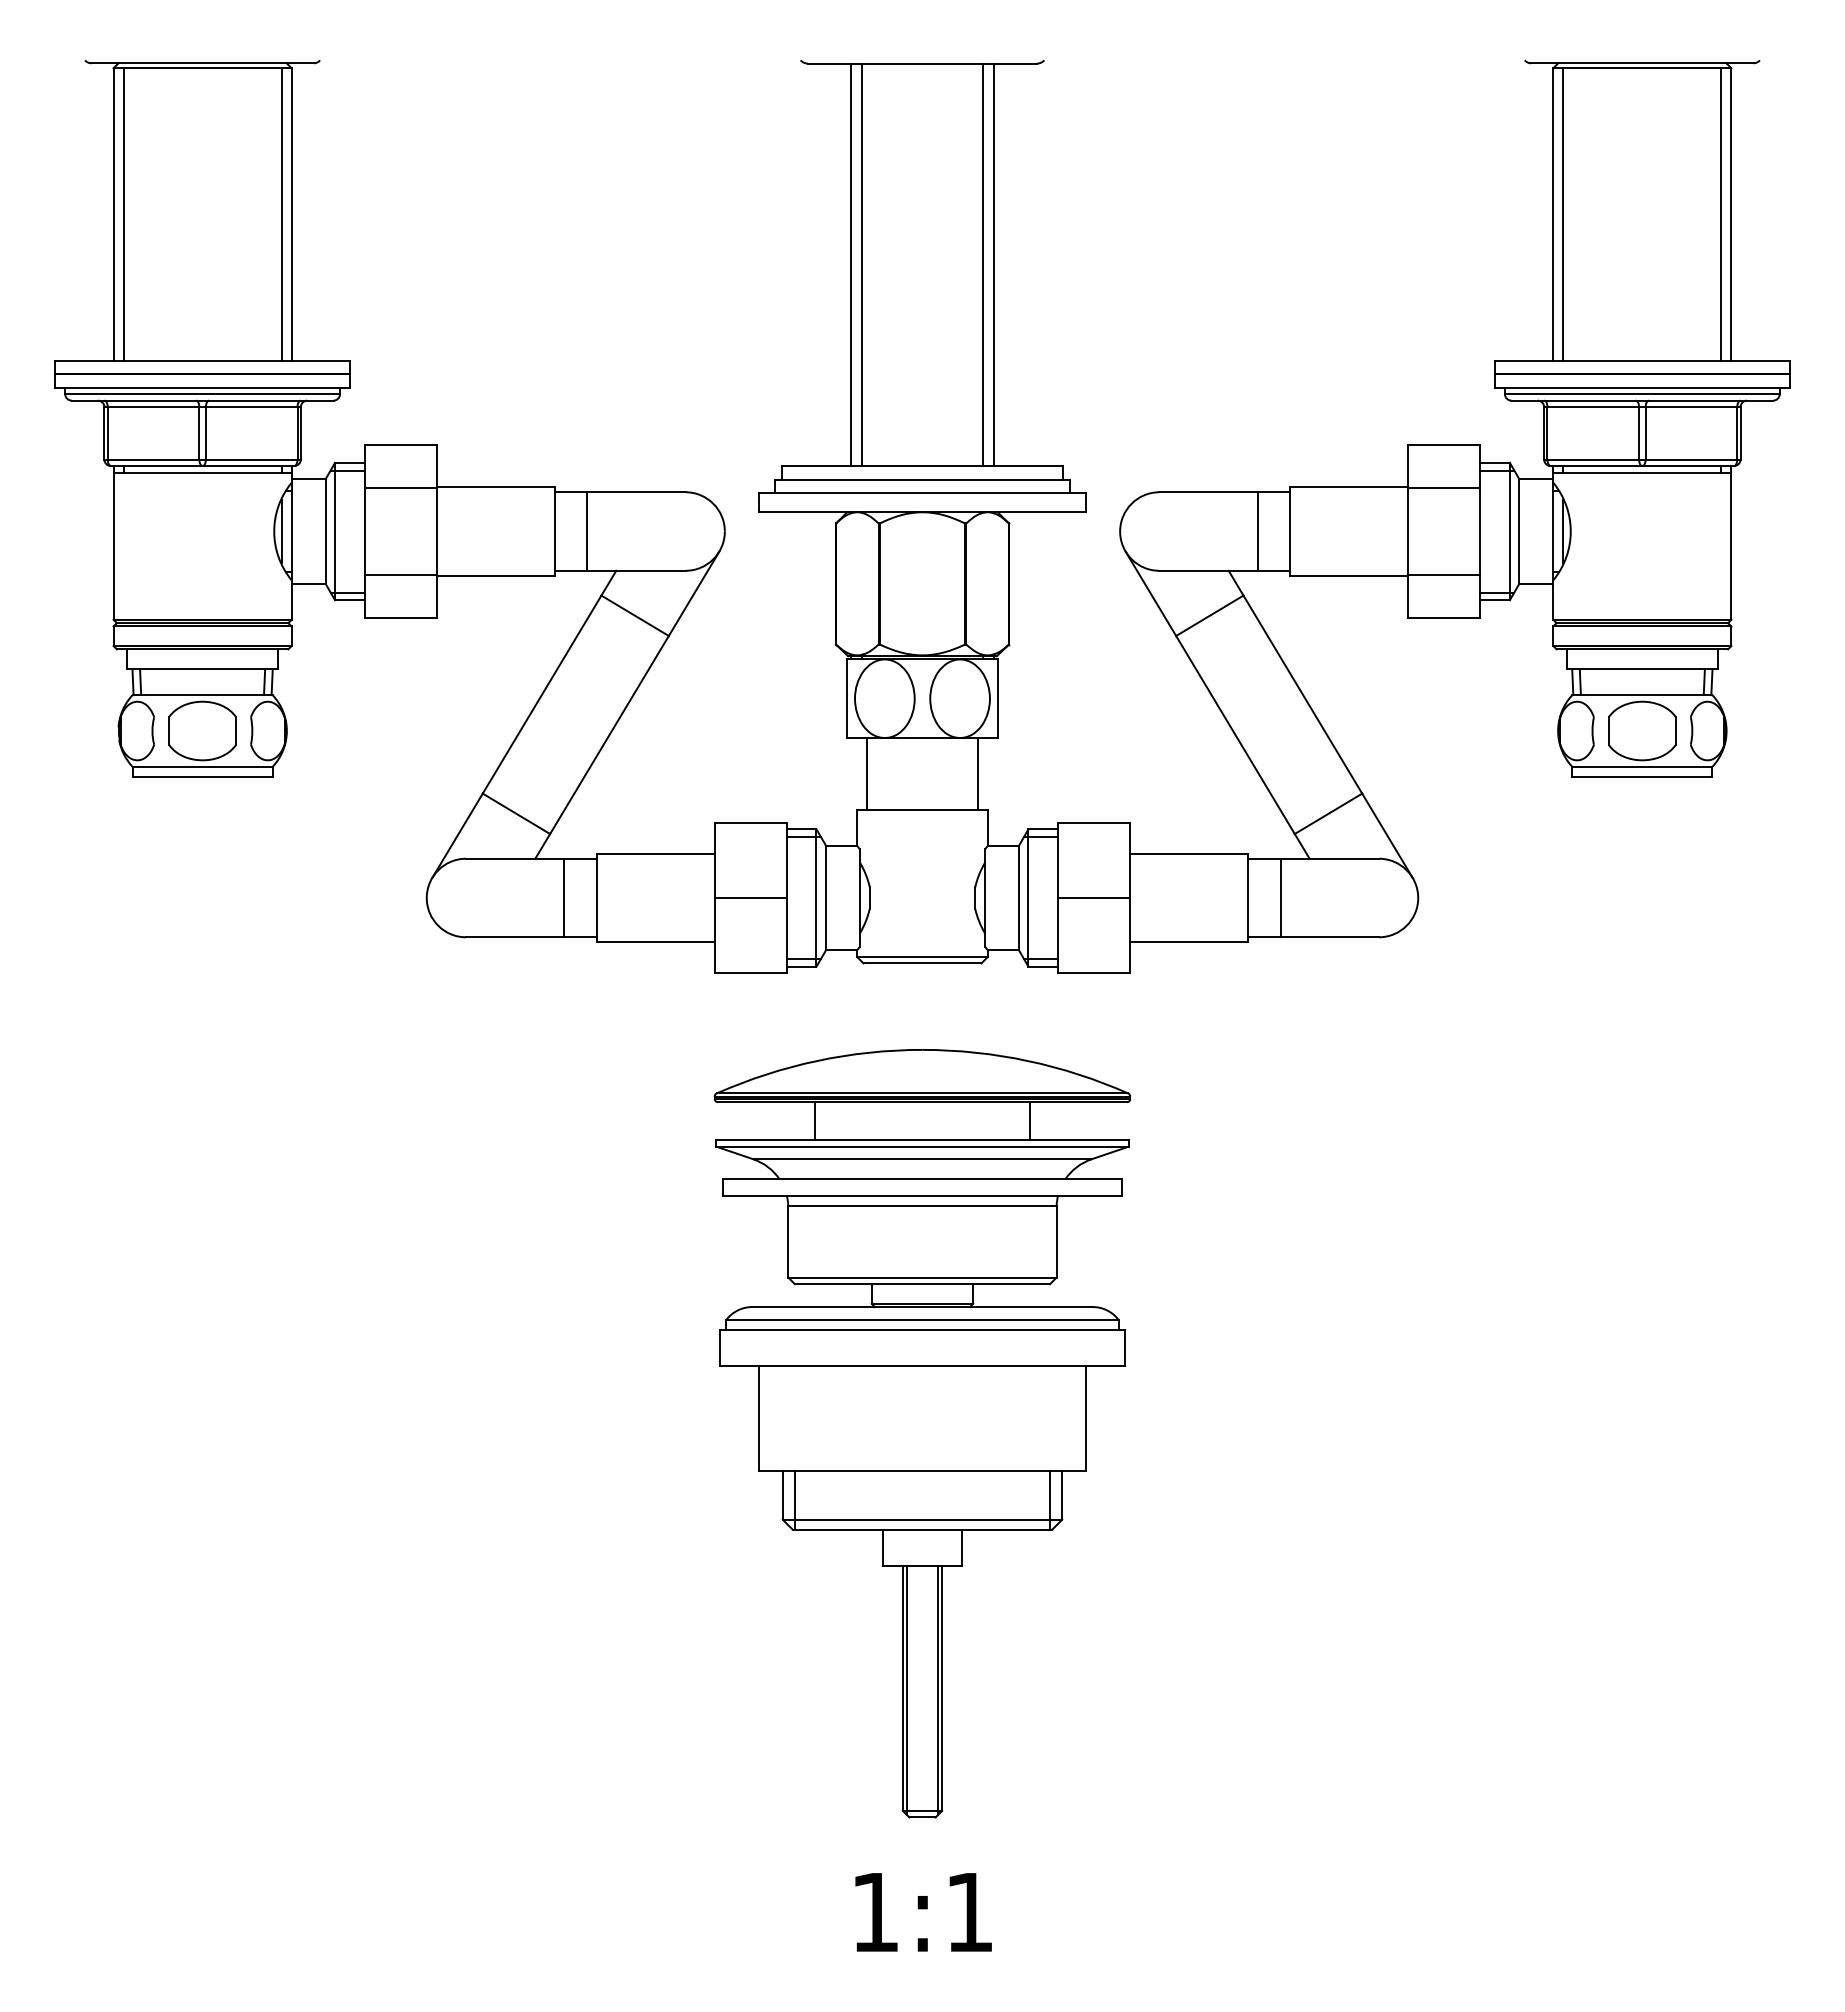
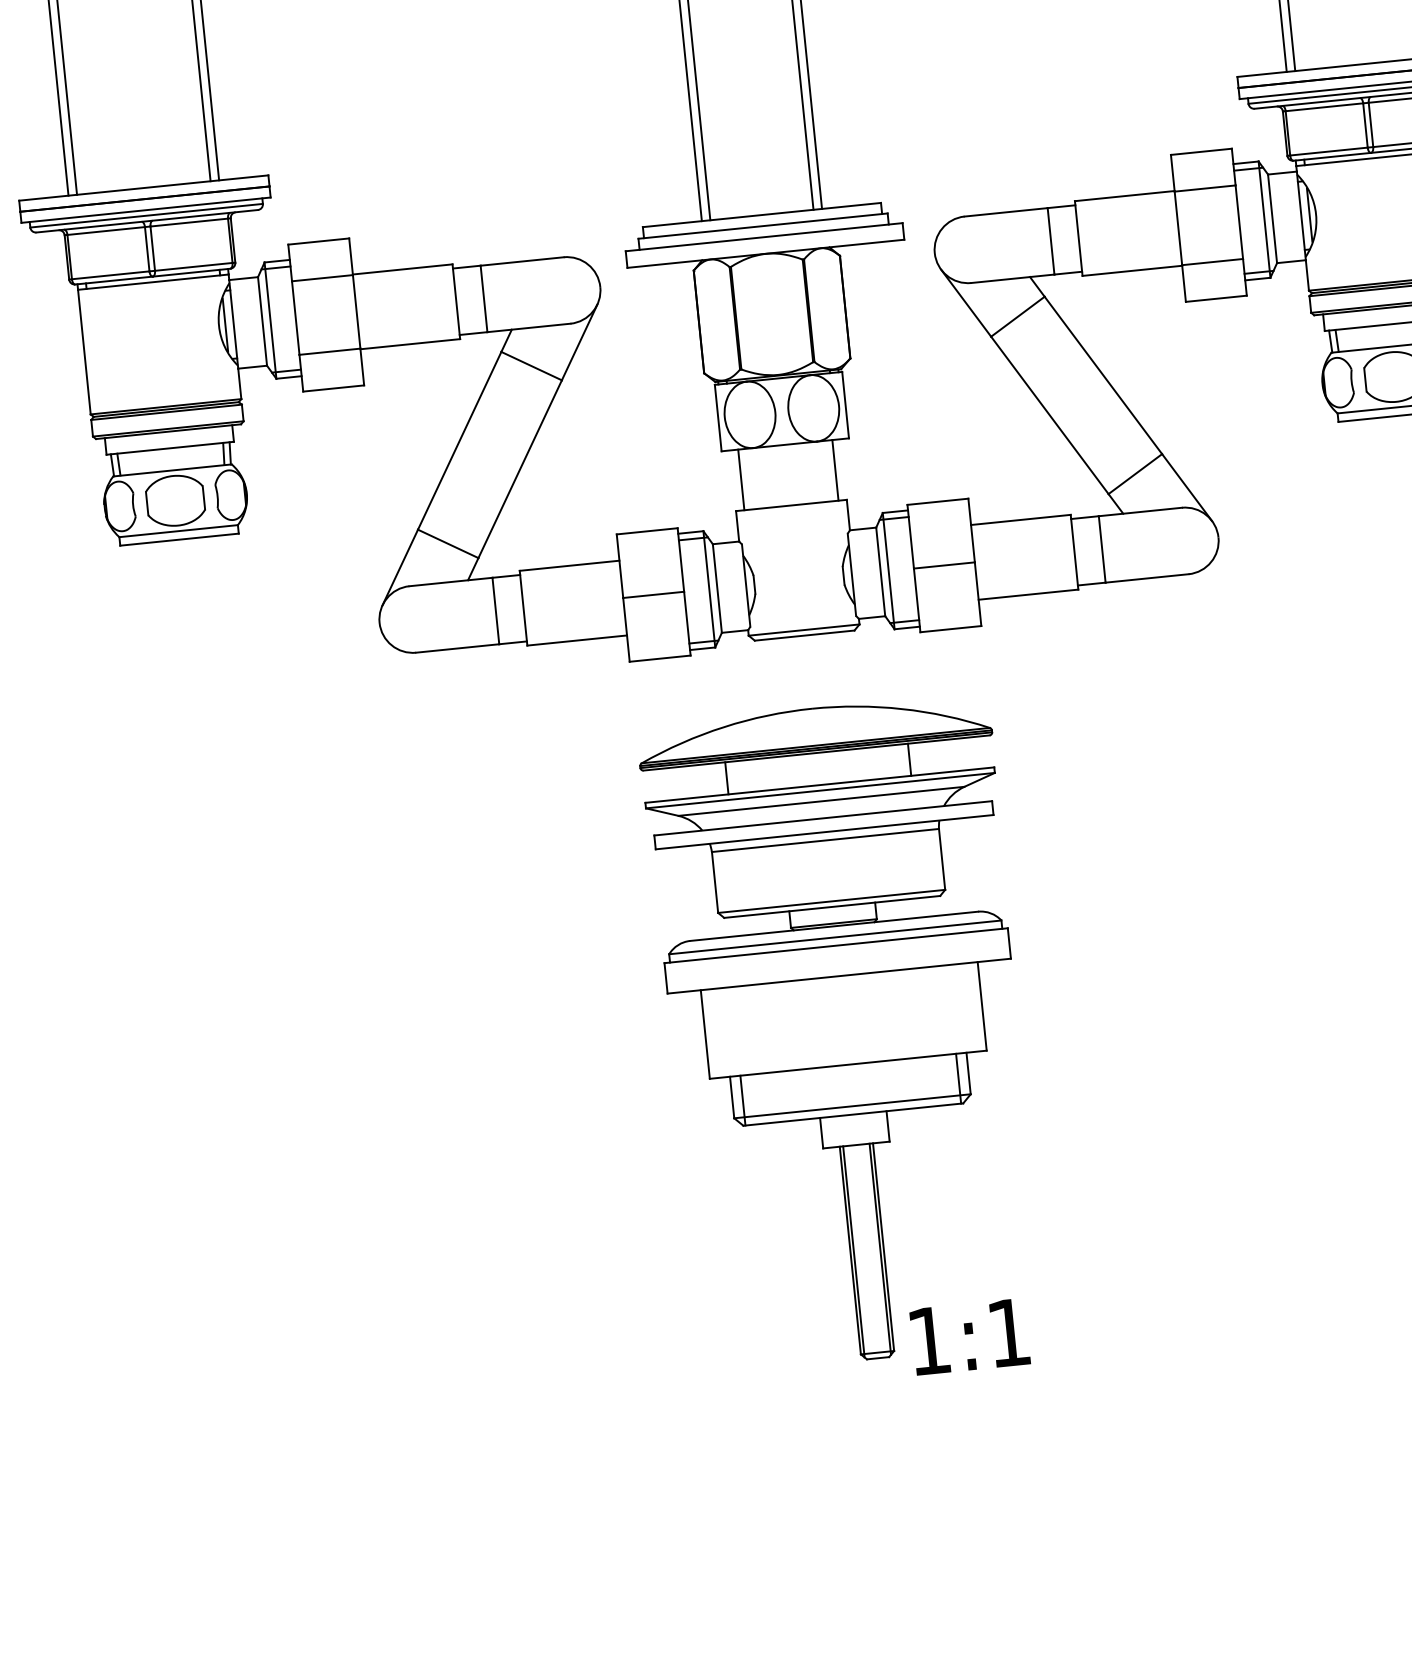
text: (923, 1912) -> (969, 1336), moved

